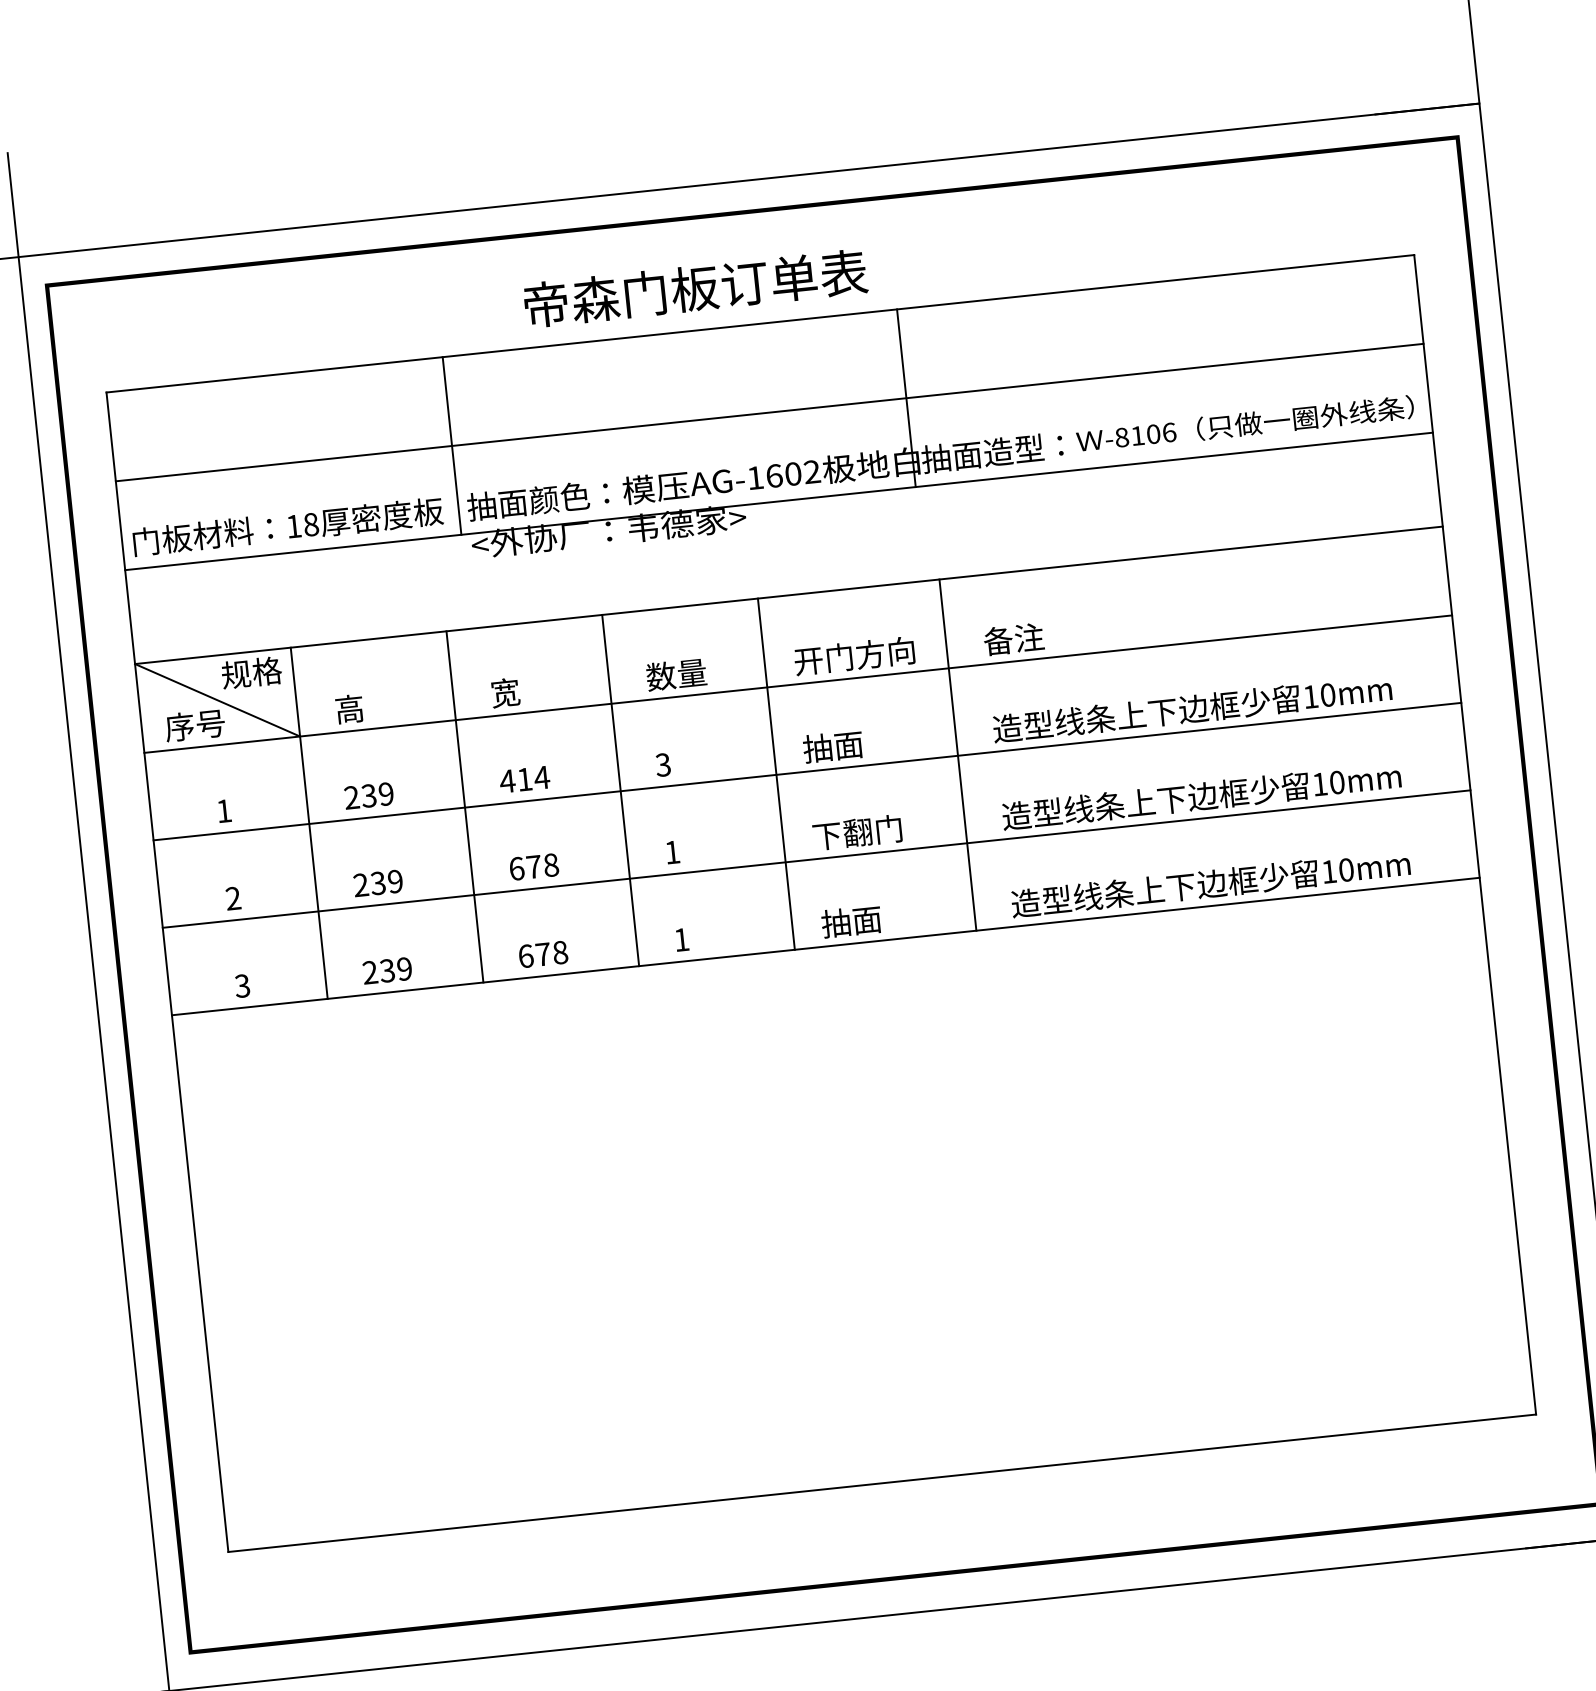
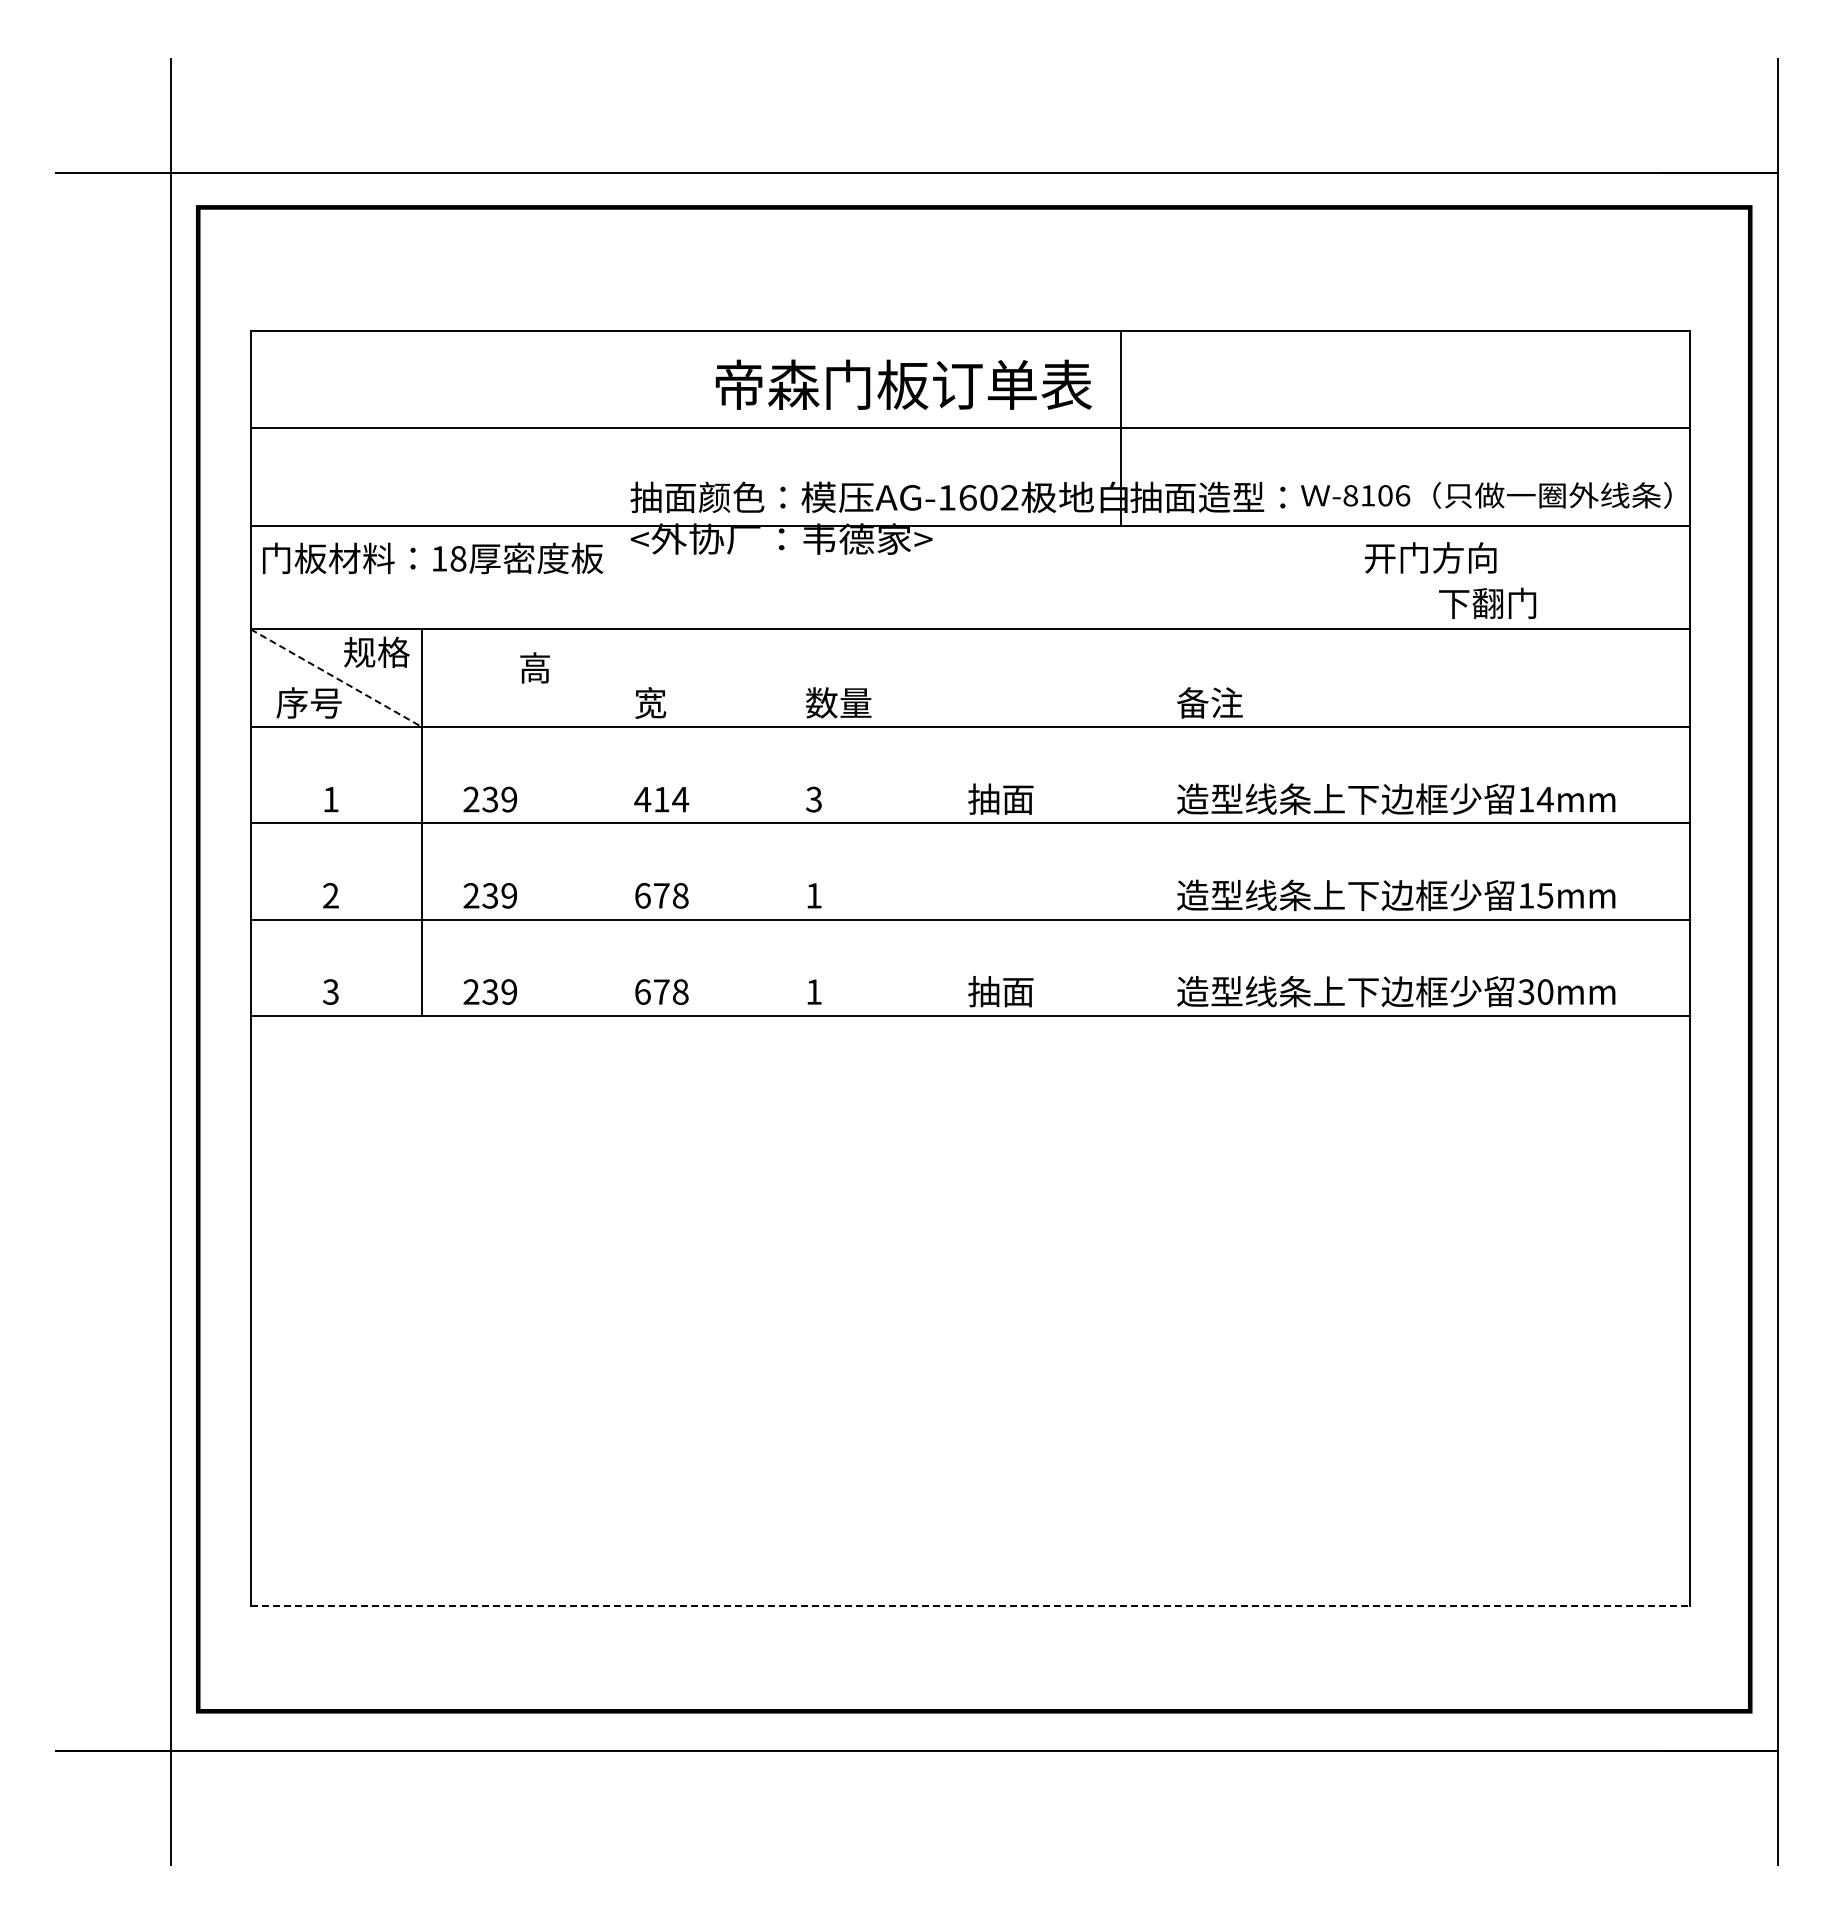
text: (695, 288) -> (903, 384), moved
line: (451, 446) -> (620, 428), removed
text: (288, 526) -> (433, 558), moved
text: (854, 655) -> (1430, 557), moved
text: (1327, 695) -> (1544, 799), 10mm -> 14mm
line: (217, 700) -> (336, 678), solid -> dashed
text: (349, 708) -> (534, 667), moved
line: (957, 755) -> (1135, 822), removed
line: (776, 774) -> (936, 822), removed
text: (1337, 782) -> (1545, 895), 10mm -> 15mm
line: (620, 790) -> (764, 822), removed
line: (465, 806) -> (593, 822), removed
text: (857, 831) -> (1487, 602), moved
text: (1329, 871) -> (1526, 991), 10mm -> 30mm
line: (882, 1483) -> (970, 1606), solid -> dashed

